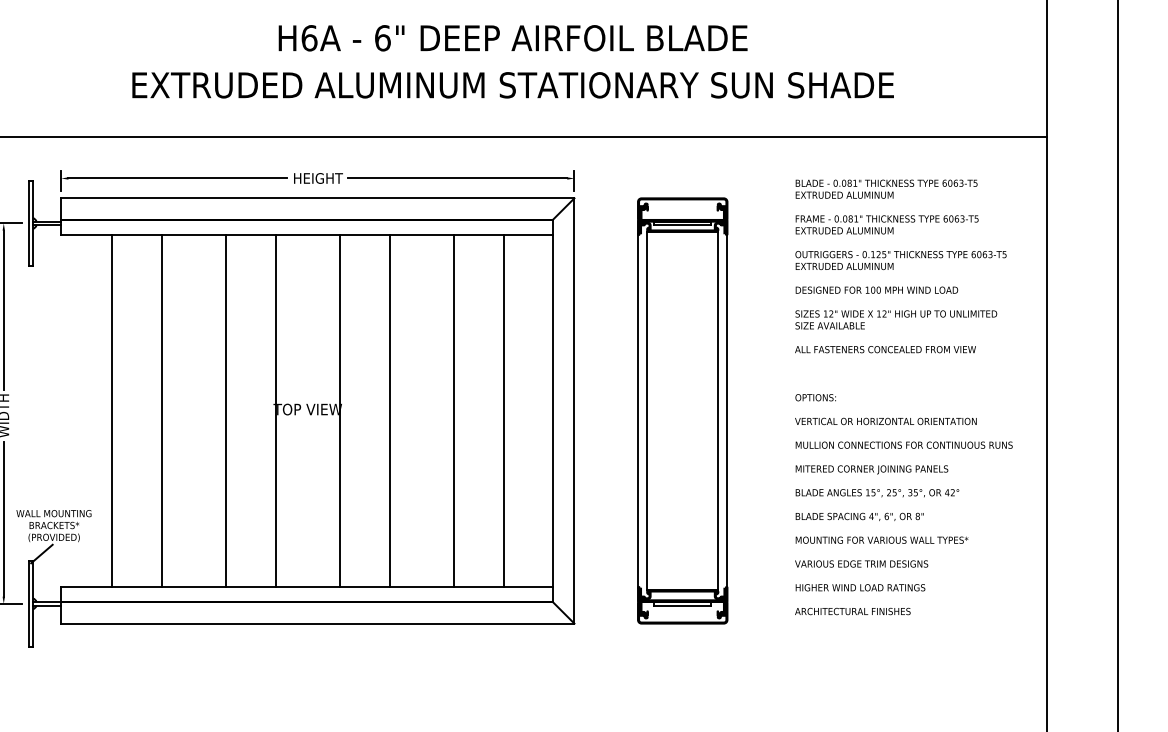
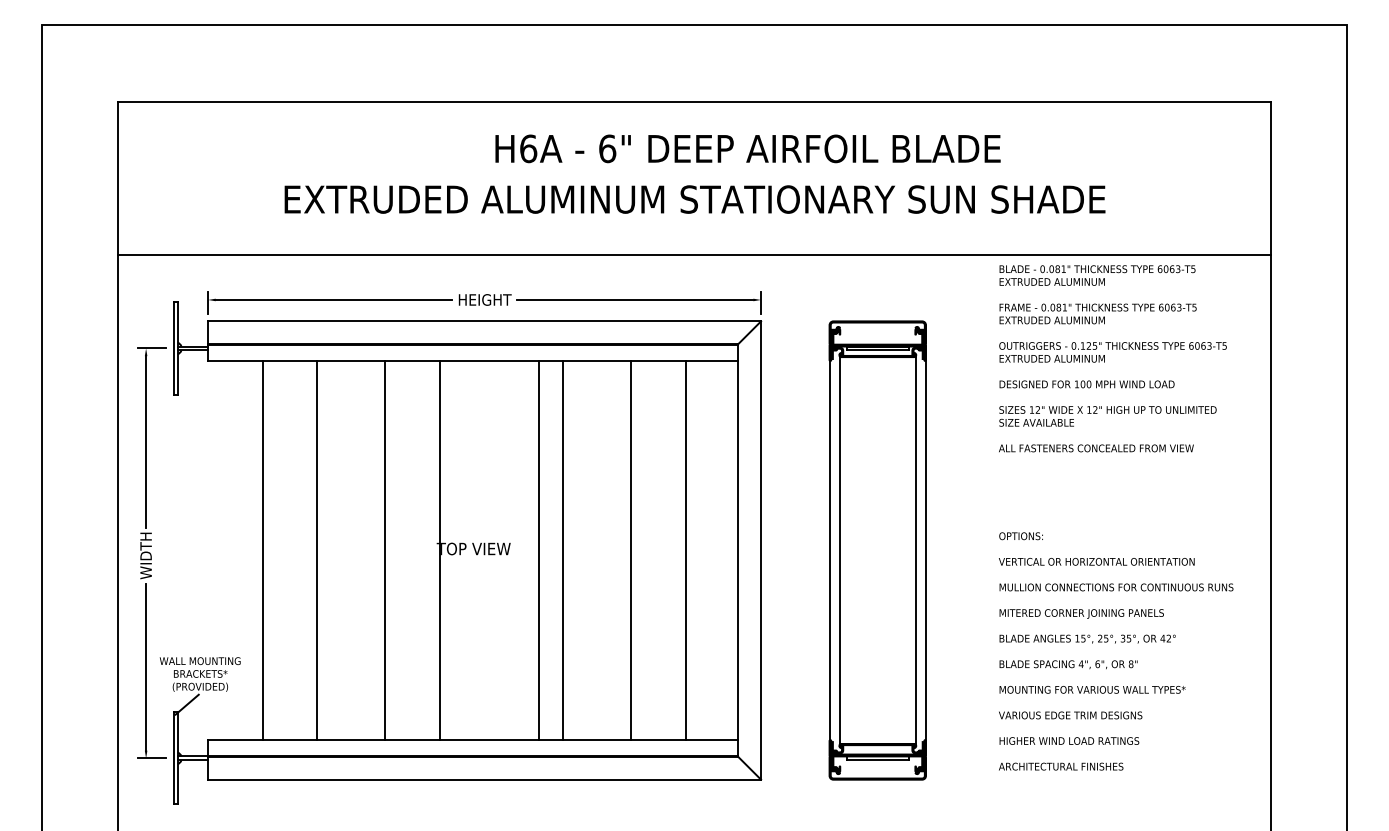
text: (512, 37) -> (747, 148), moved
text: (900, 266) -> (1112, 358), moved
line: (340, 410) -> (539, 550), moved

